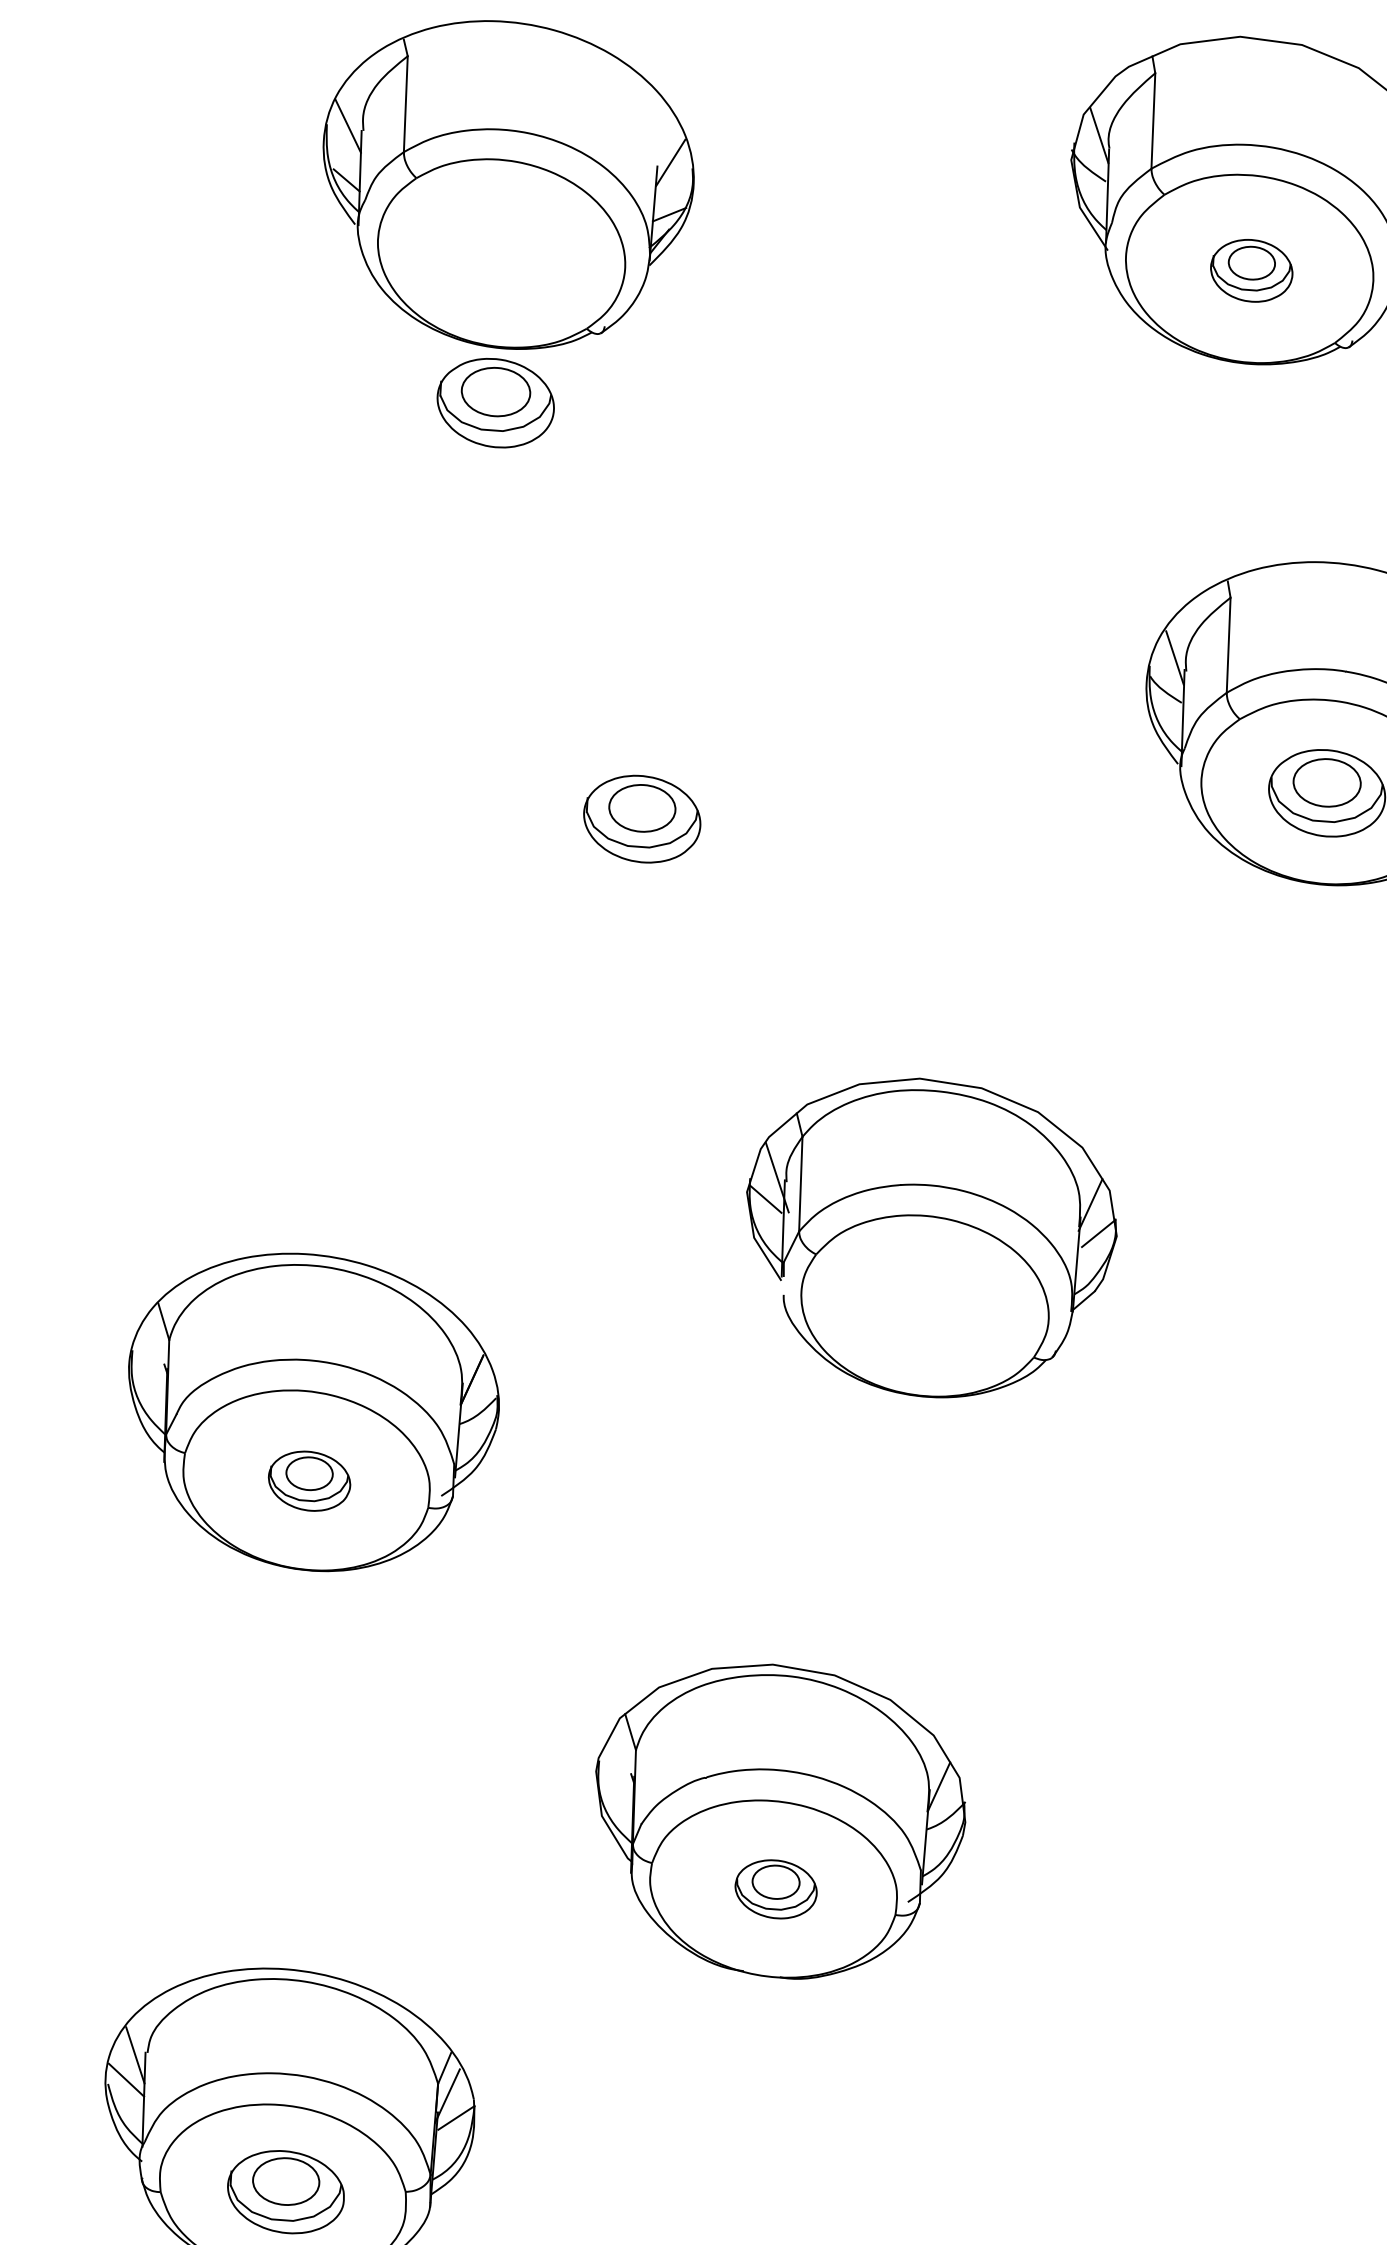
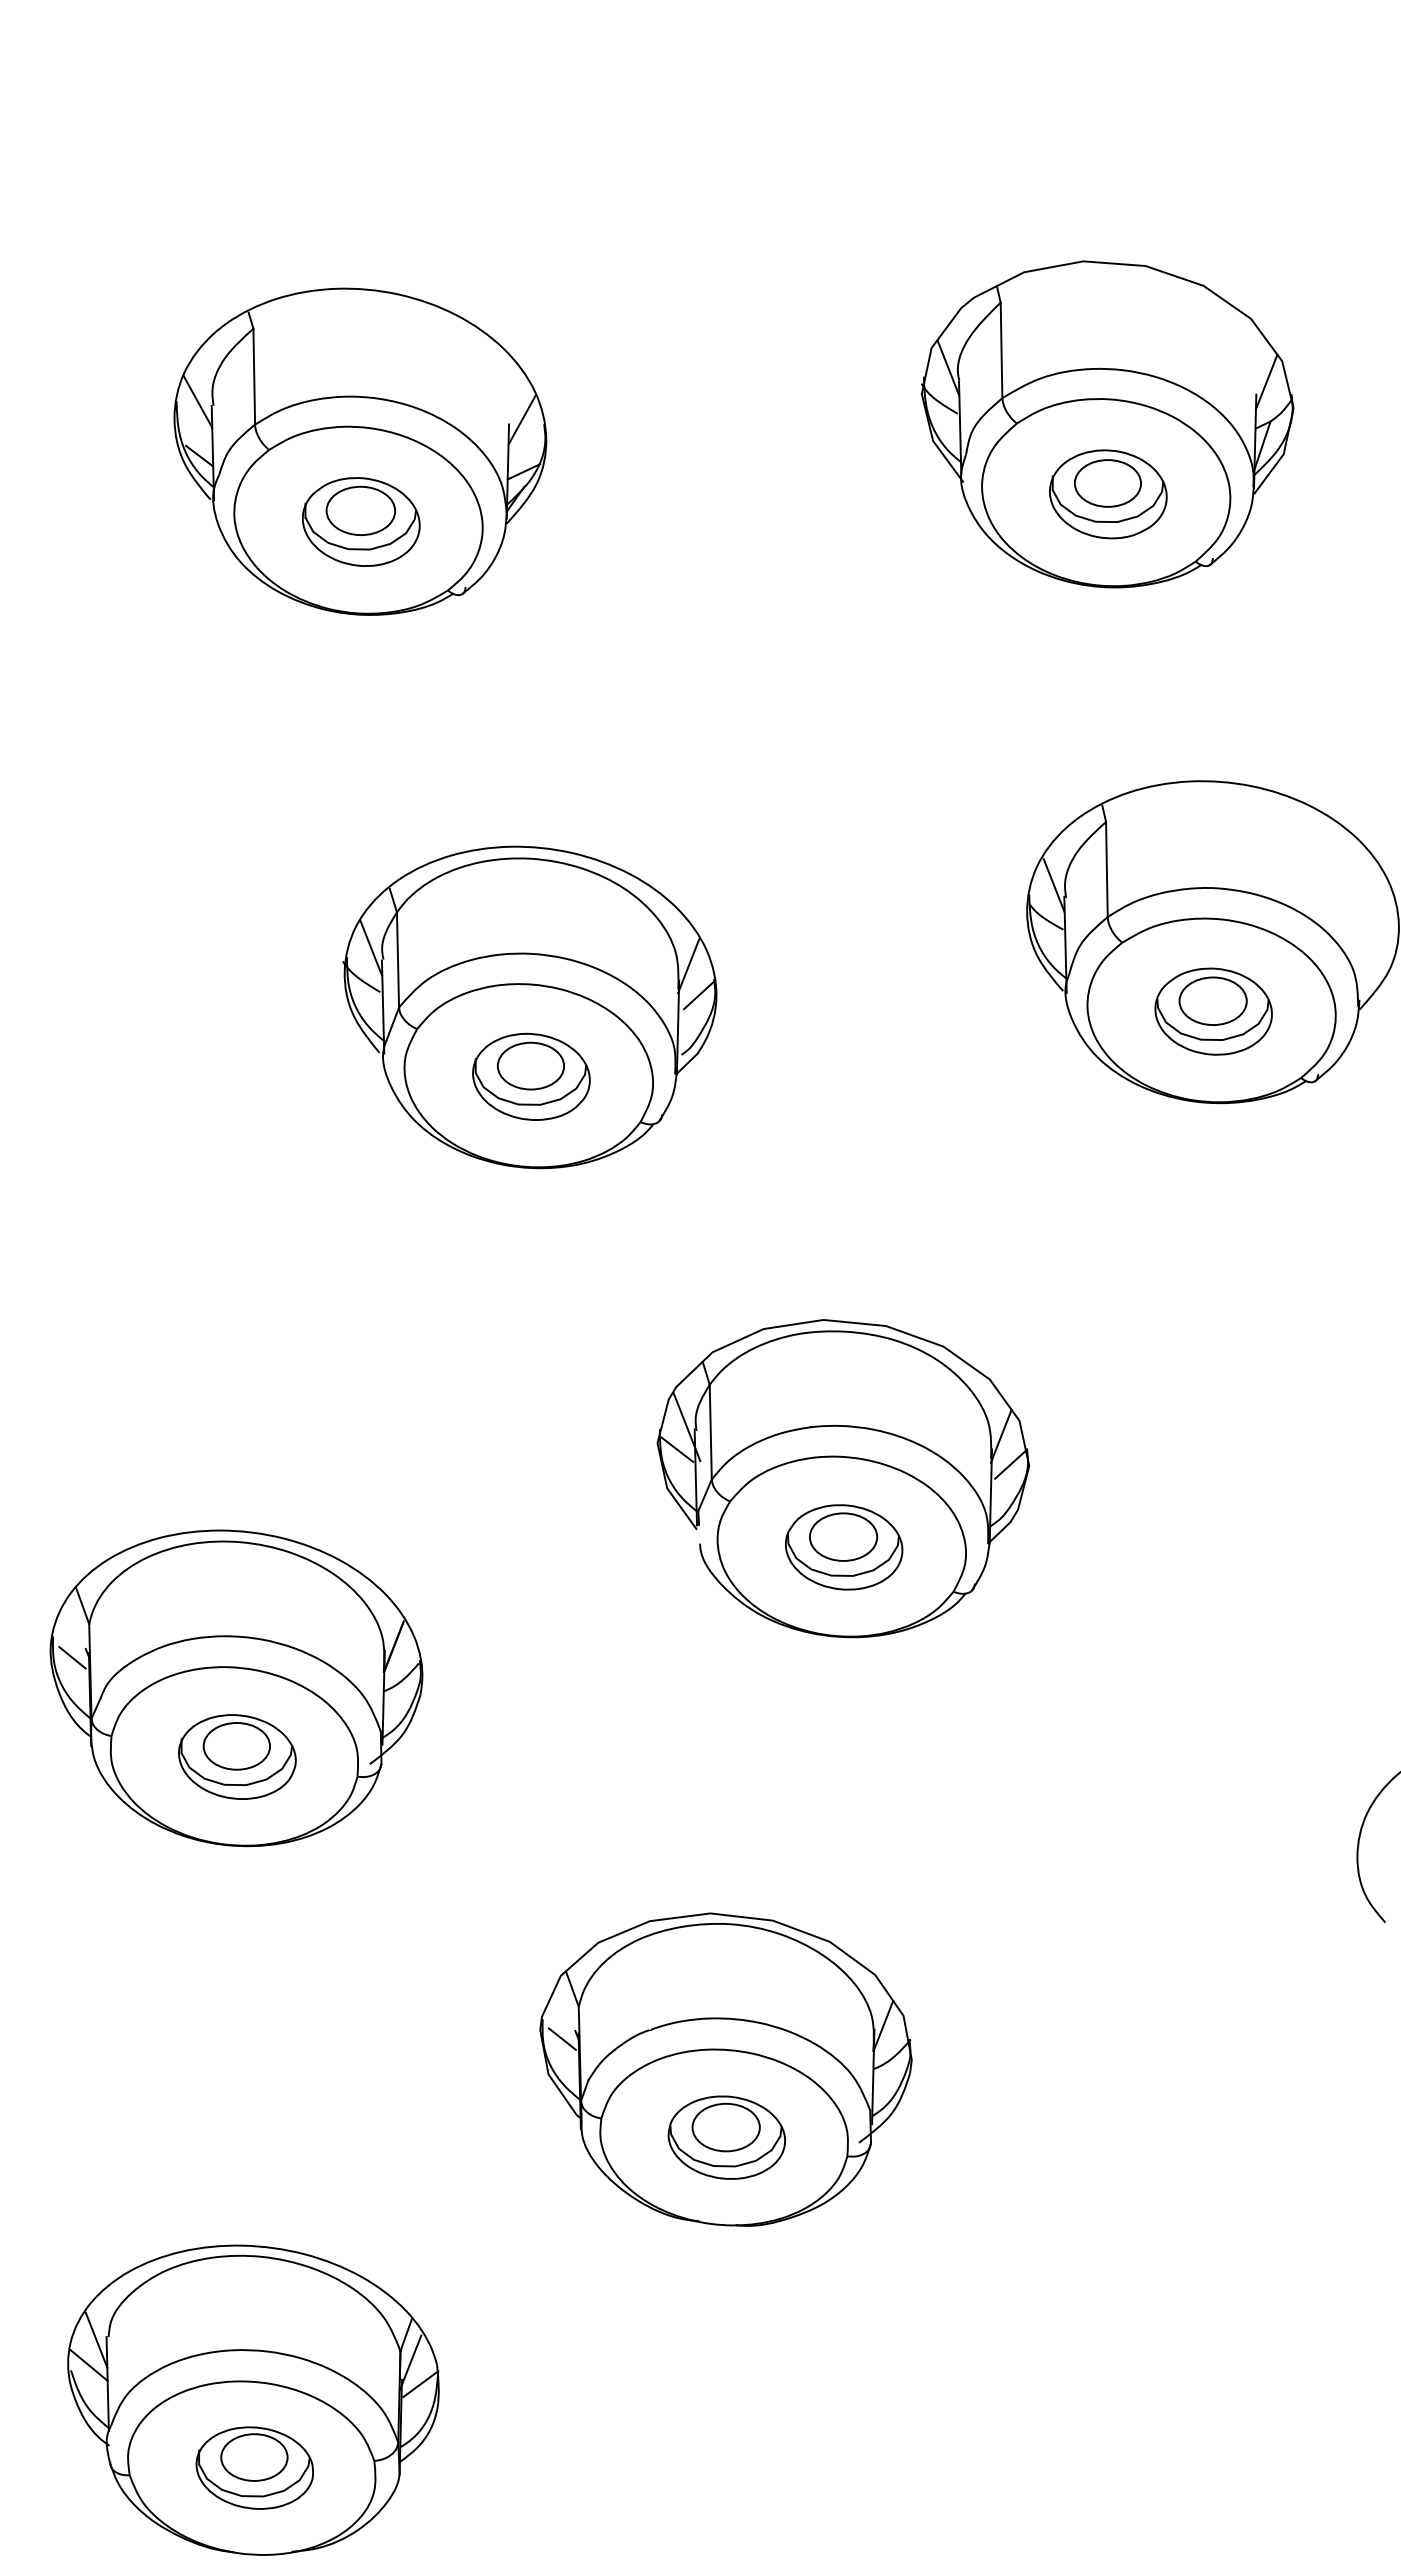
part: (1251, 270) -> (1108, 494), size x1.43
part: (496, 402) -> (361, 521), moved
part: (644, 749) -> (529, 1007), added
part: (927, 1307) -> (844, 1547), added
line: (150, 1372) -> (72, 1657), added
part: (309, 1480) -> (237, 1756), size x1.43
line: (616, 1780) -> (561, 2038), added
part: (775, 1889) -> (726, 2137), size x1.43

